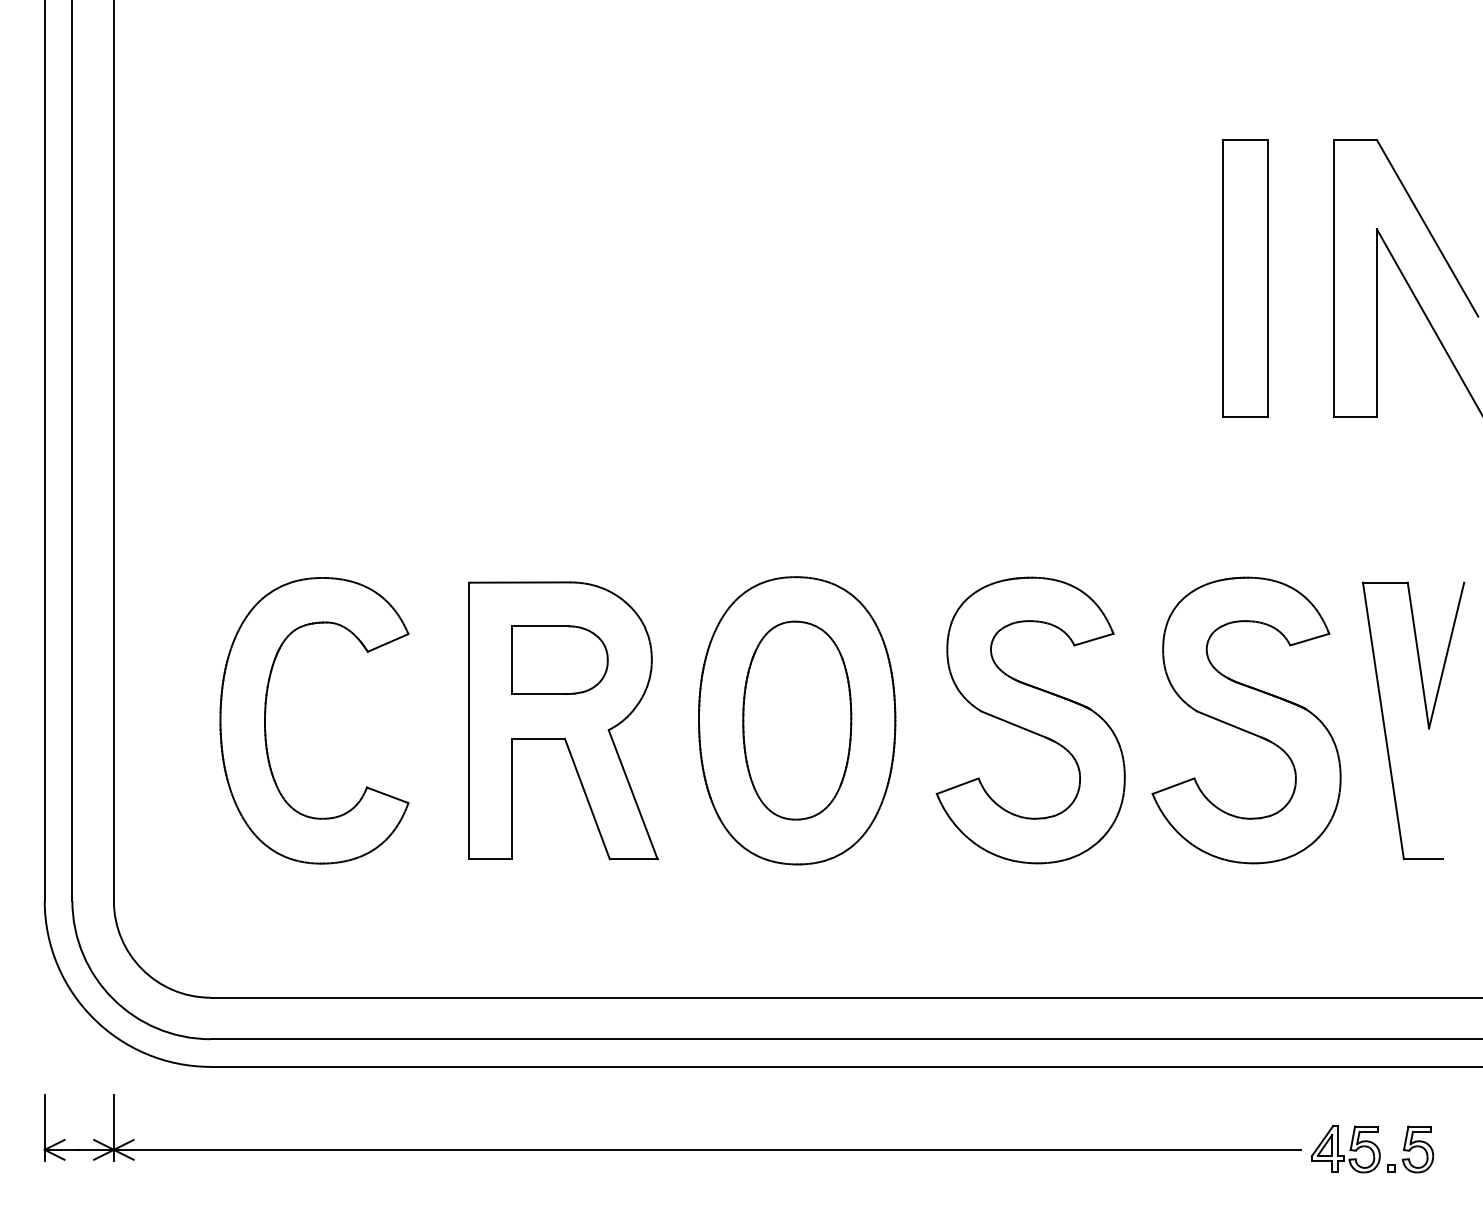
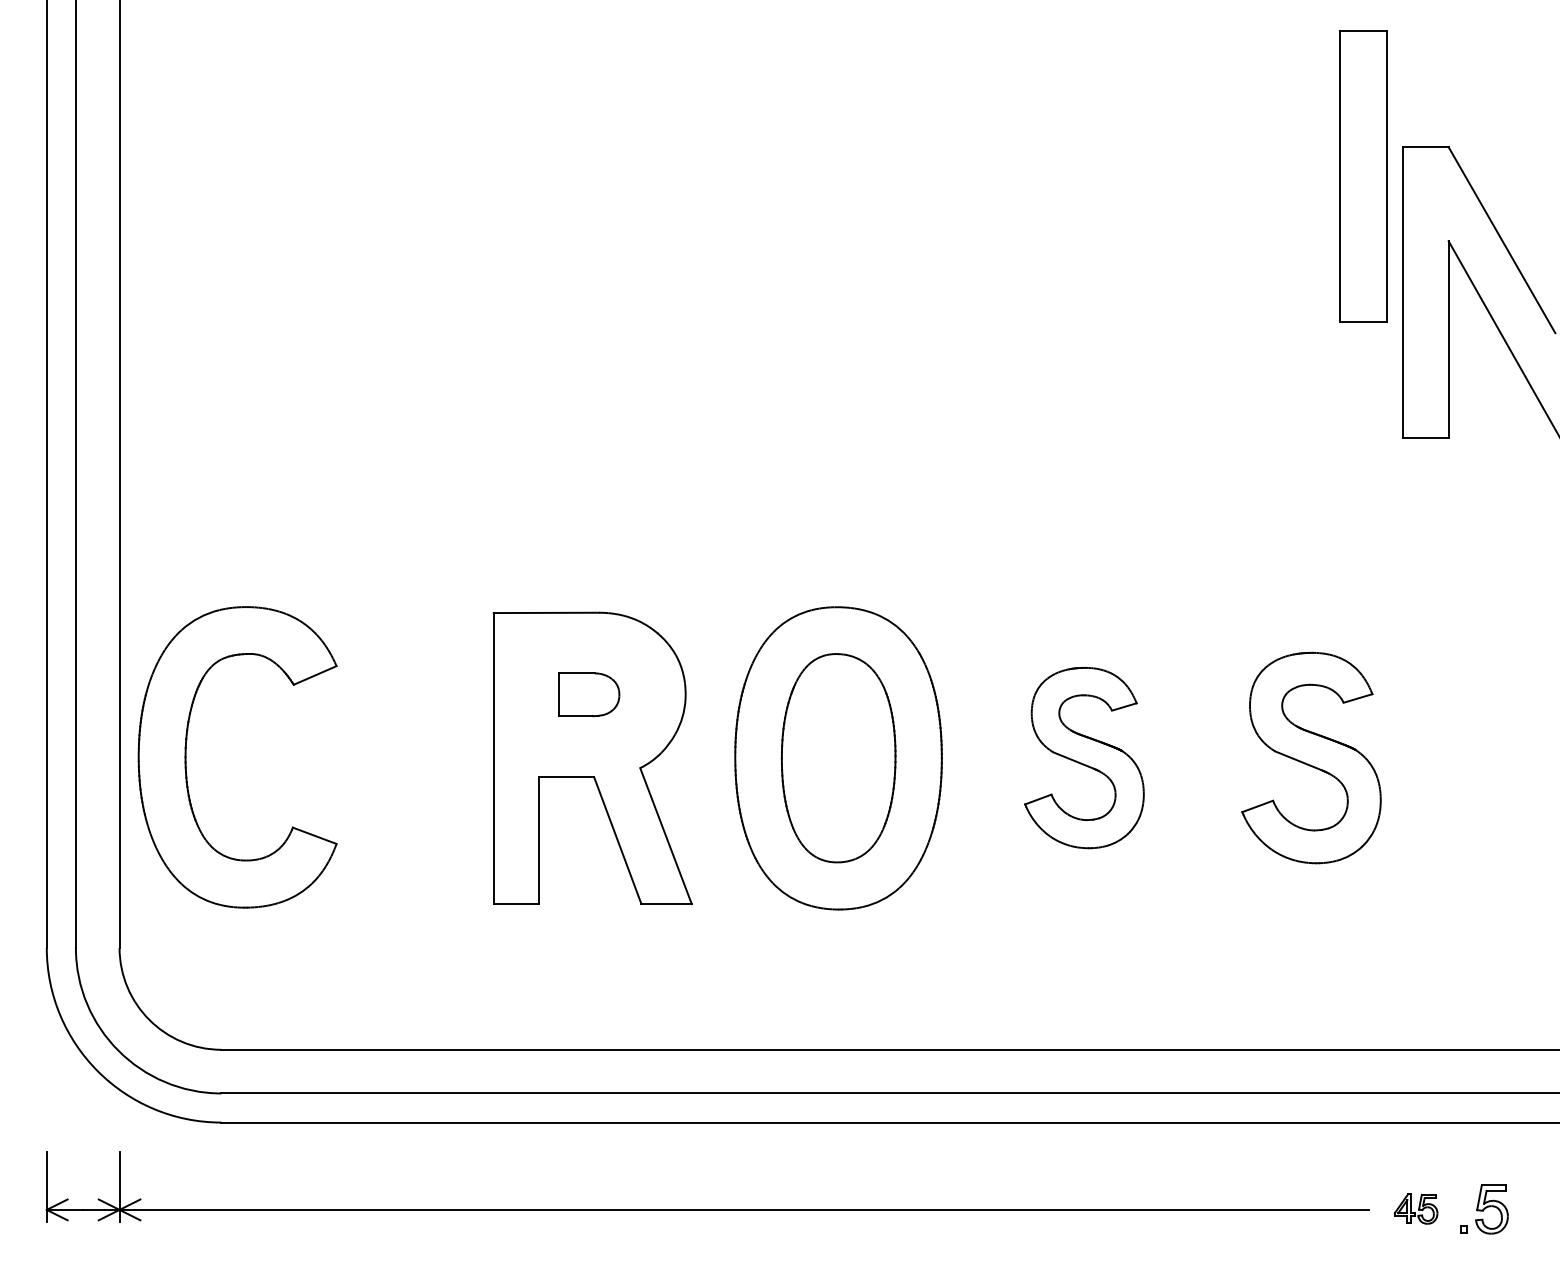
part: (1245, 278) -> (1363, 176), moved
part: (560, 660) -> (589, 694), size x0.6
part: (1426, 717) -> (1500, 754), removed
part: (1030, 719) -> (1084, 757), size x0.6
part: (1246, 719) -> (1311, 757), size x0.7
part: (265, 720) -> (186, 757), moved
part: (1345, 1148) -> (1415, 1208), size x0.6

